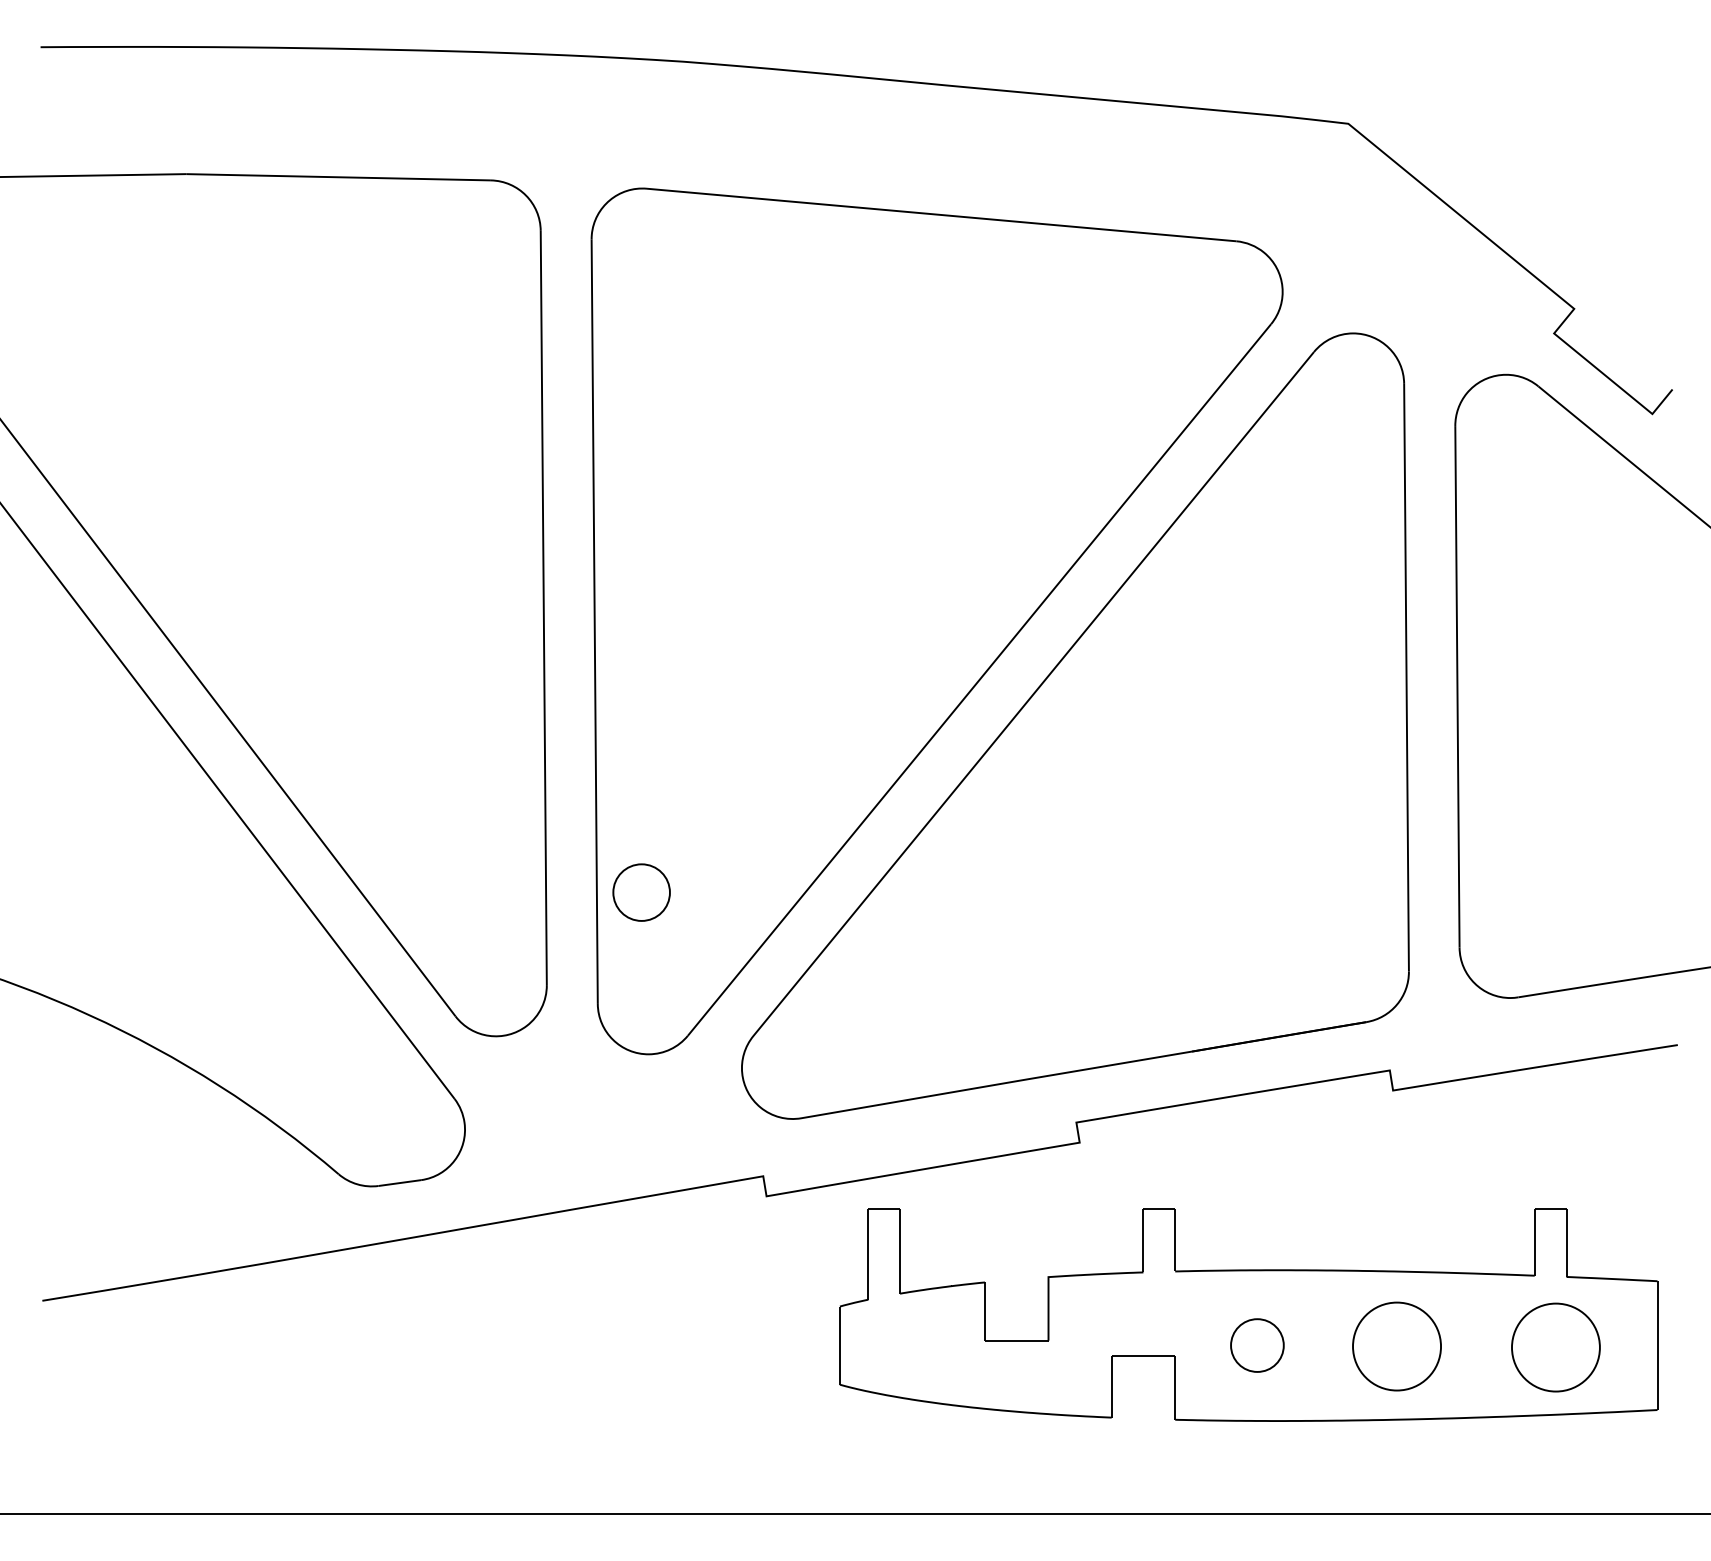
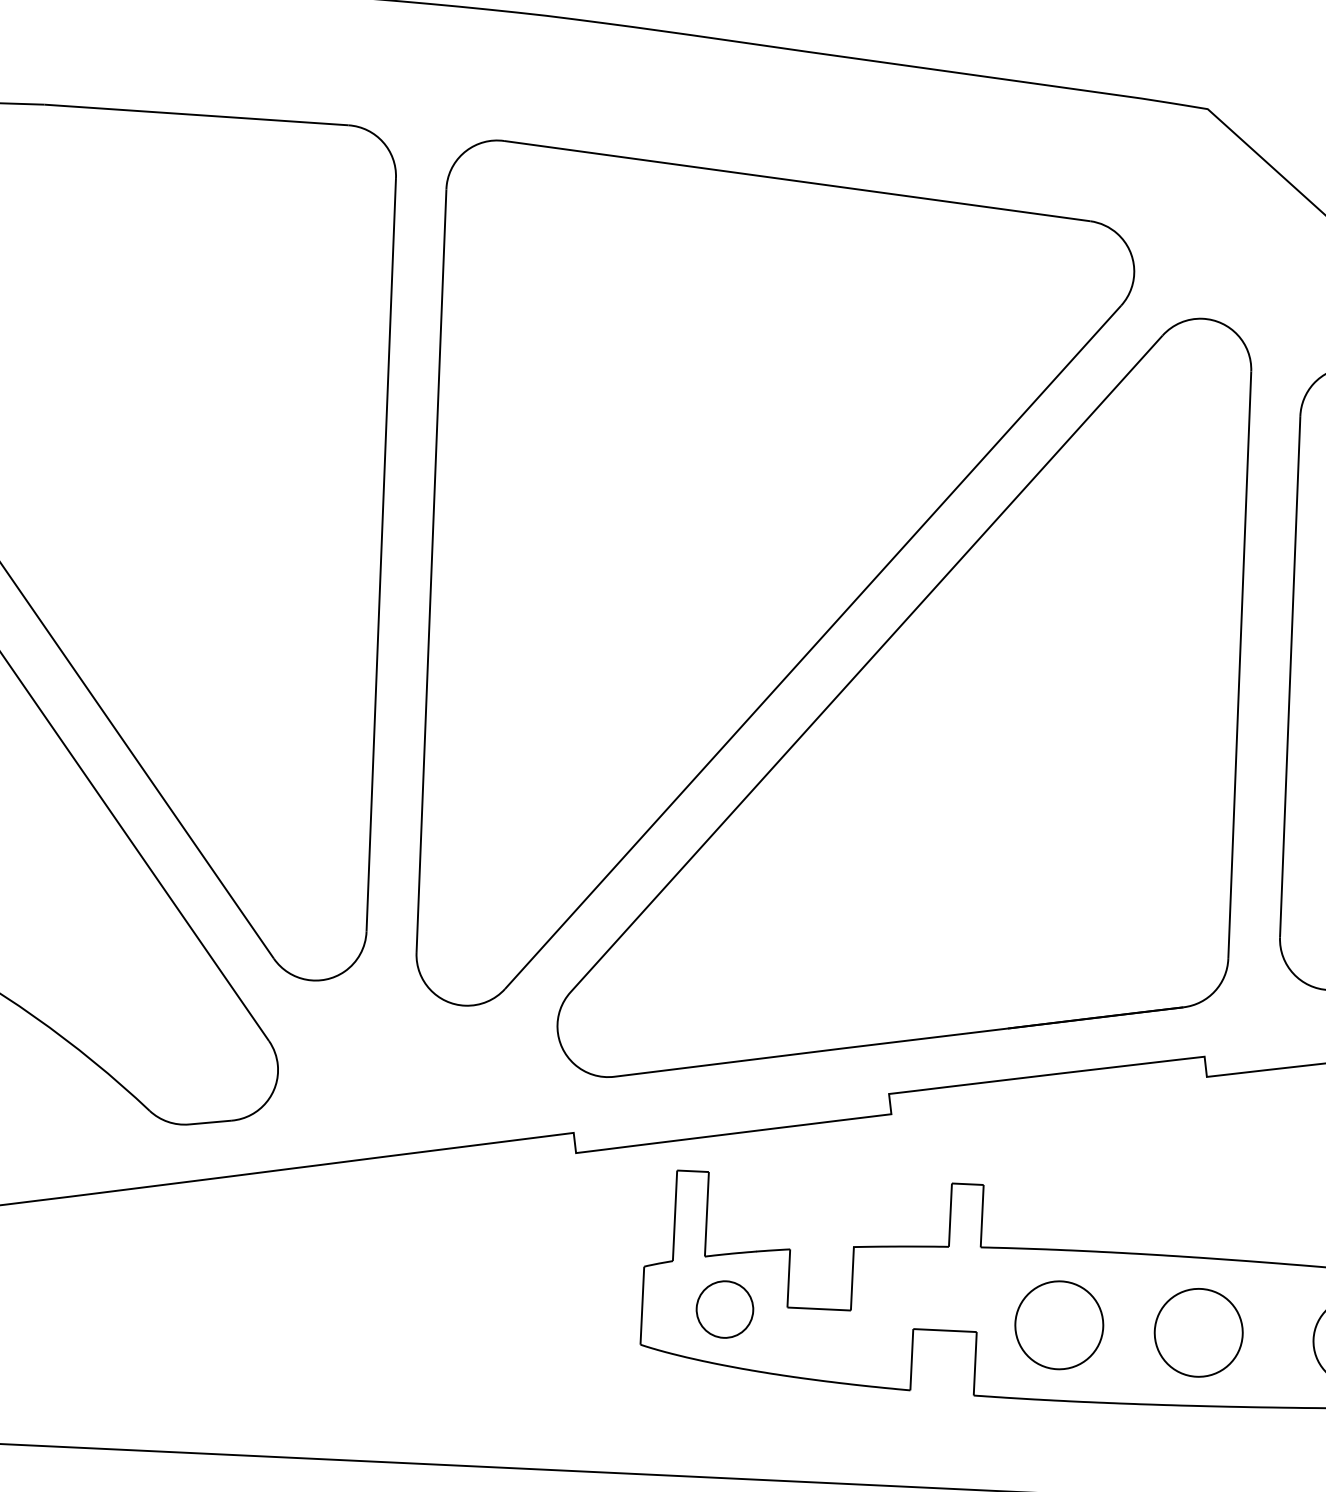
part: (641, 892) -> (724, 1309), moved
part: (1257, 1345) -> (1059, 1325), size x1.67

